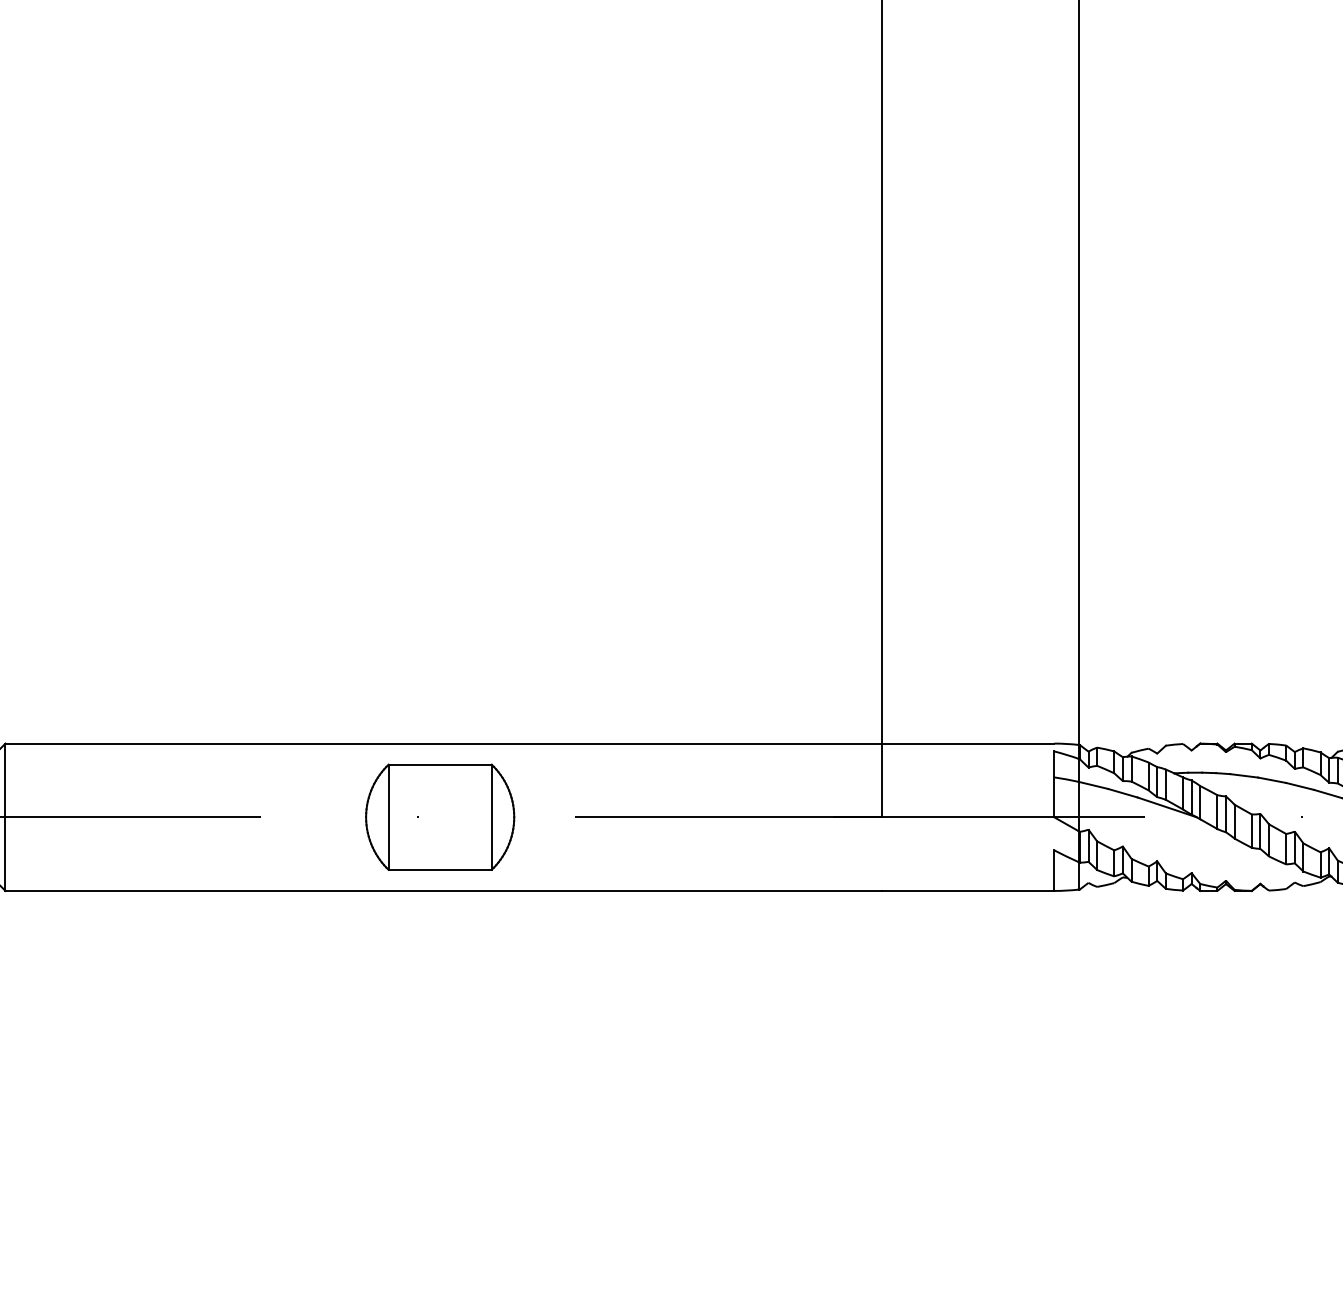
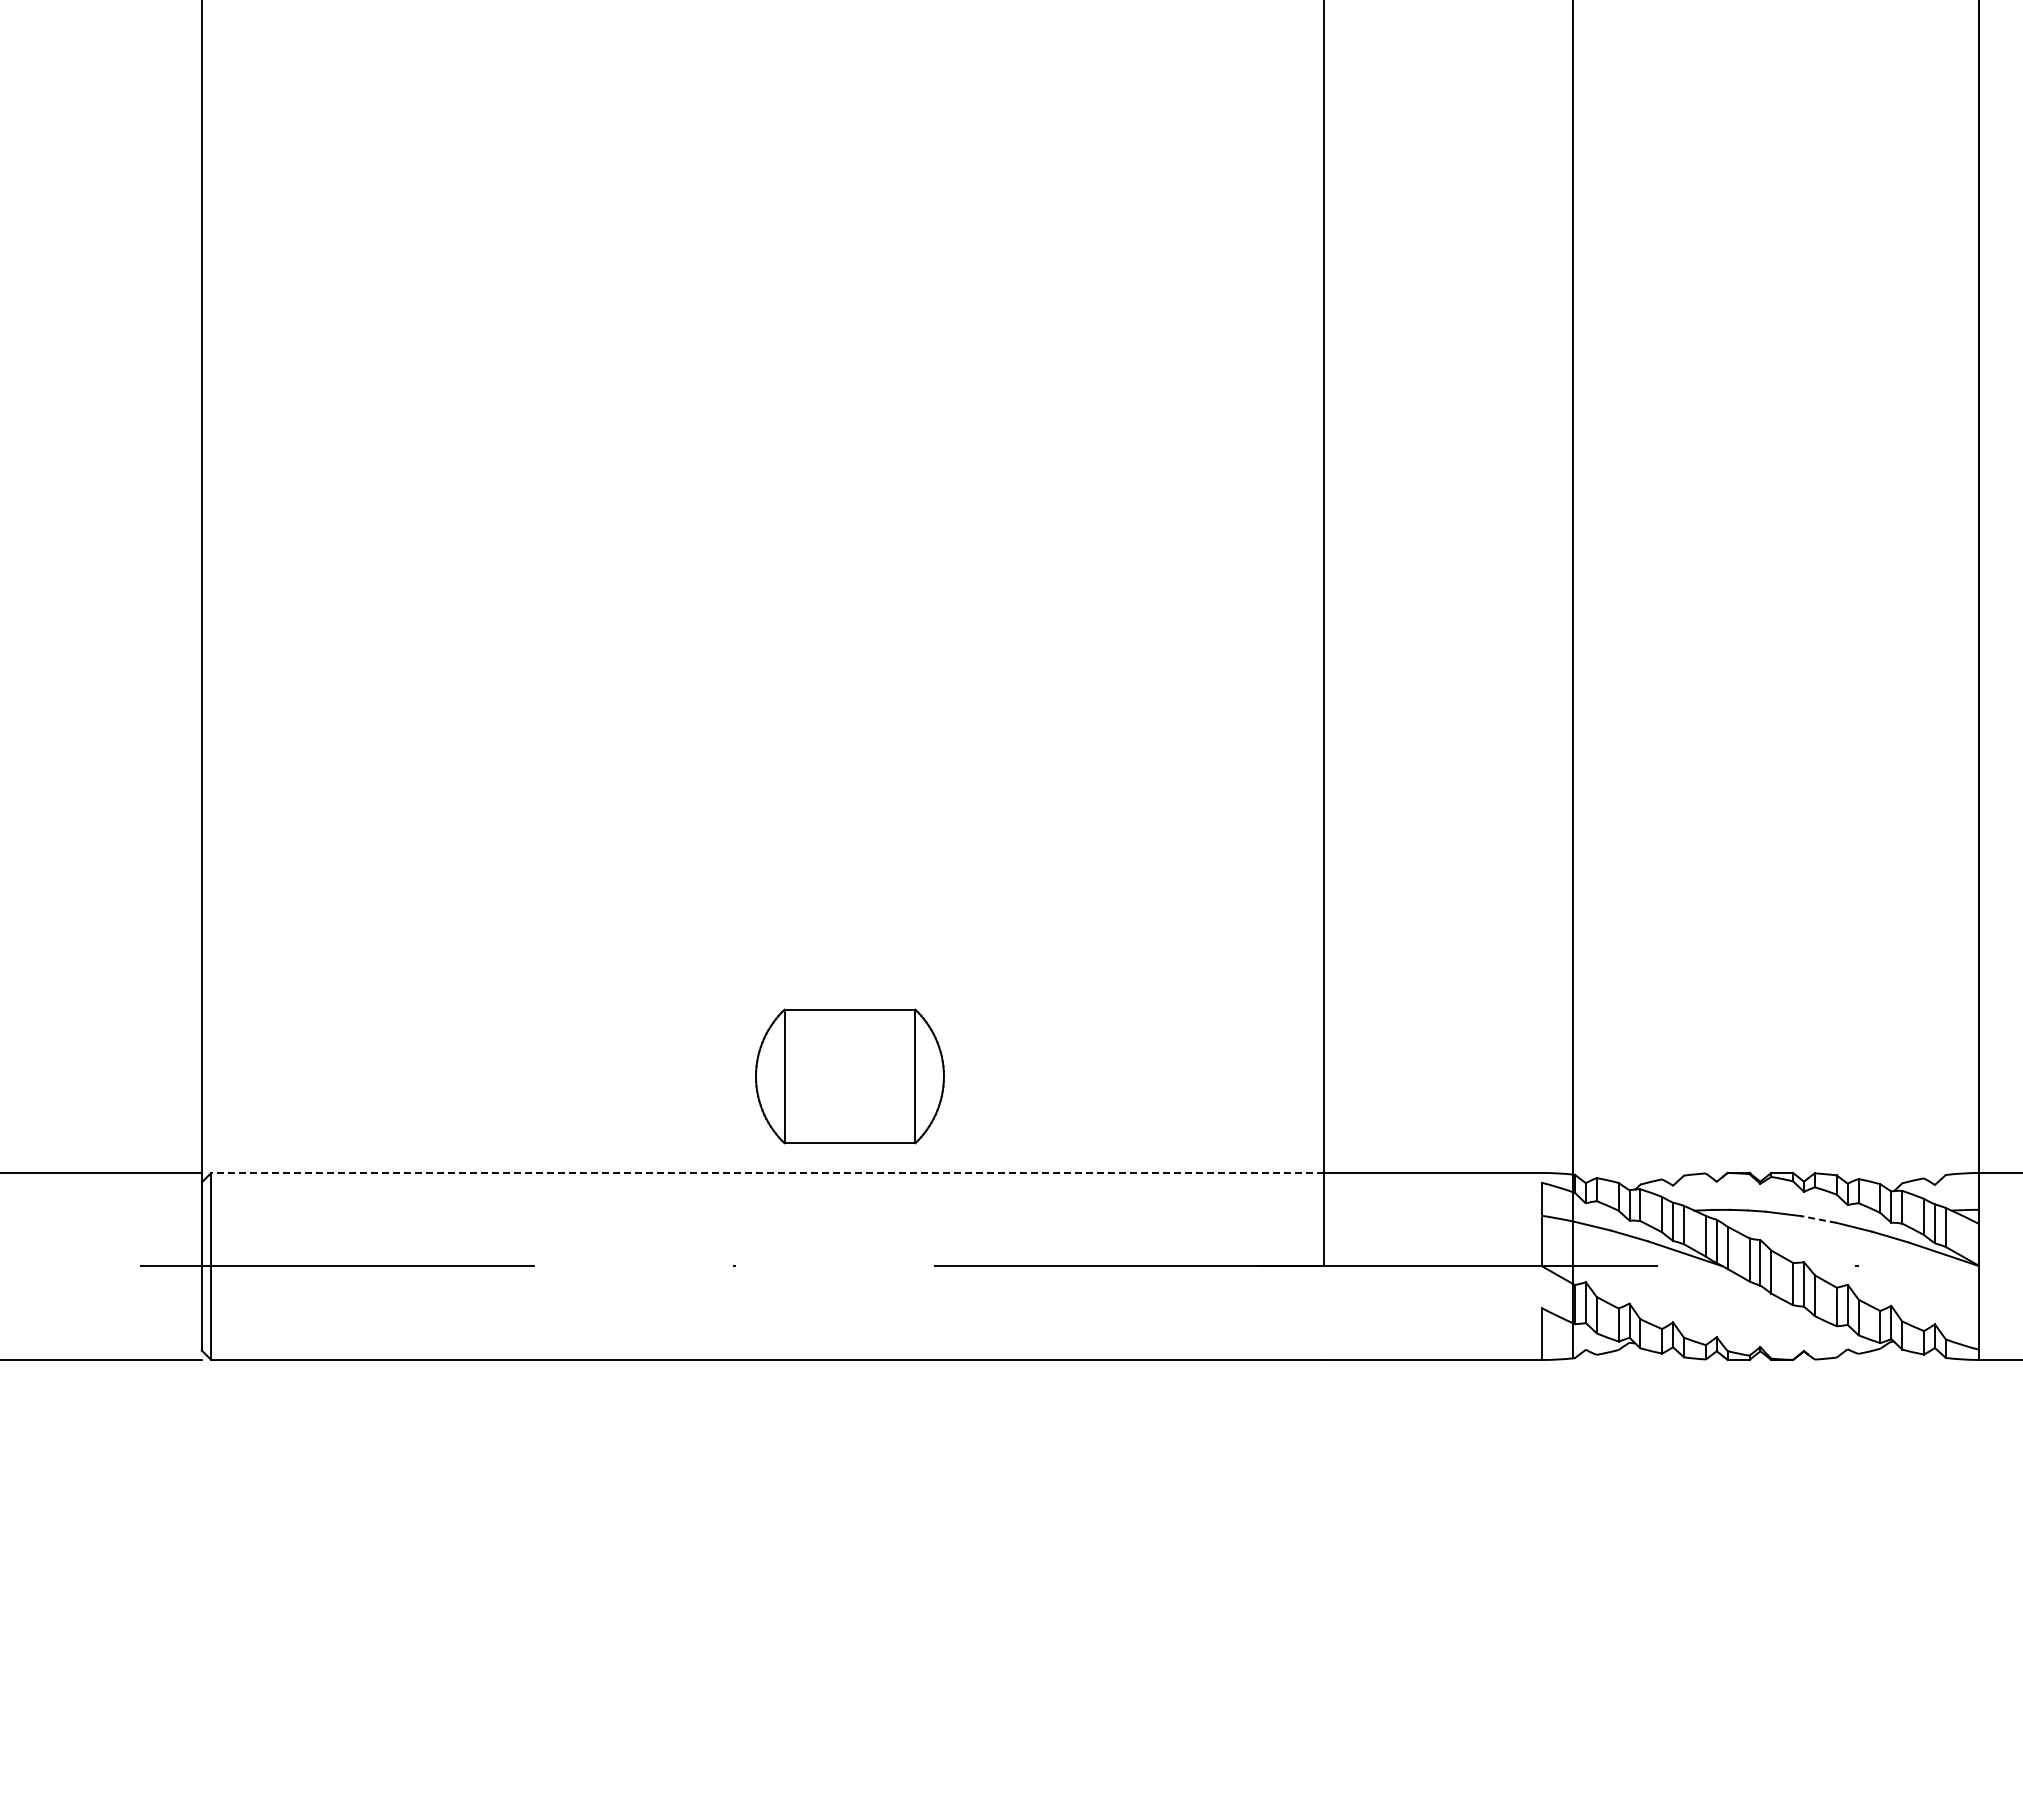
line: (443, 743) -> (767, 1172), solid -> dashed
line: (1271, 780) -> (1818, 1219), solid -> dashed
part: (439, 817) -> (849, 1076), moved

